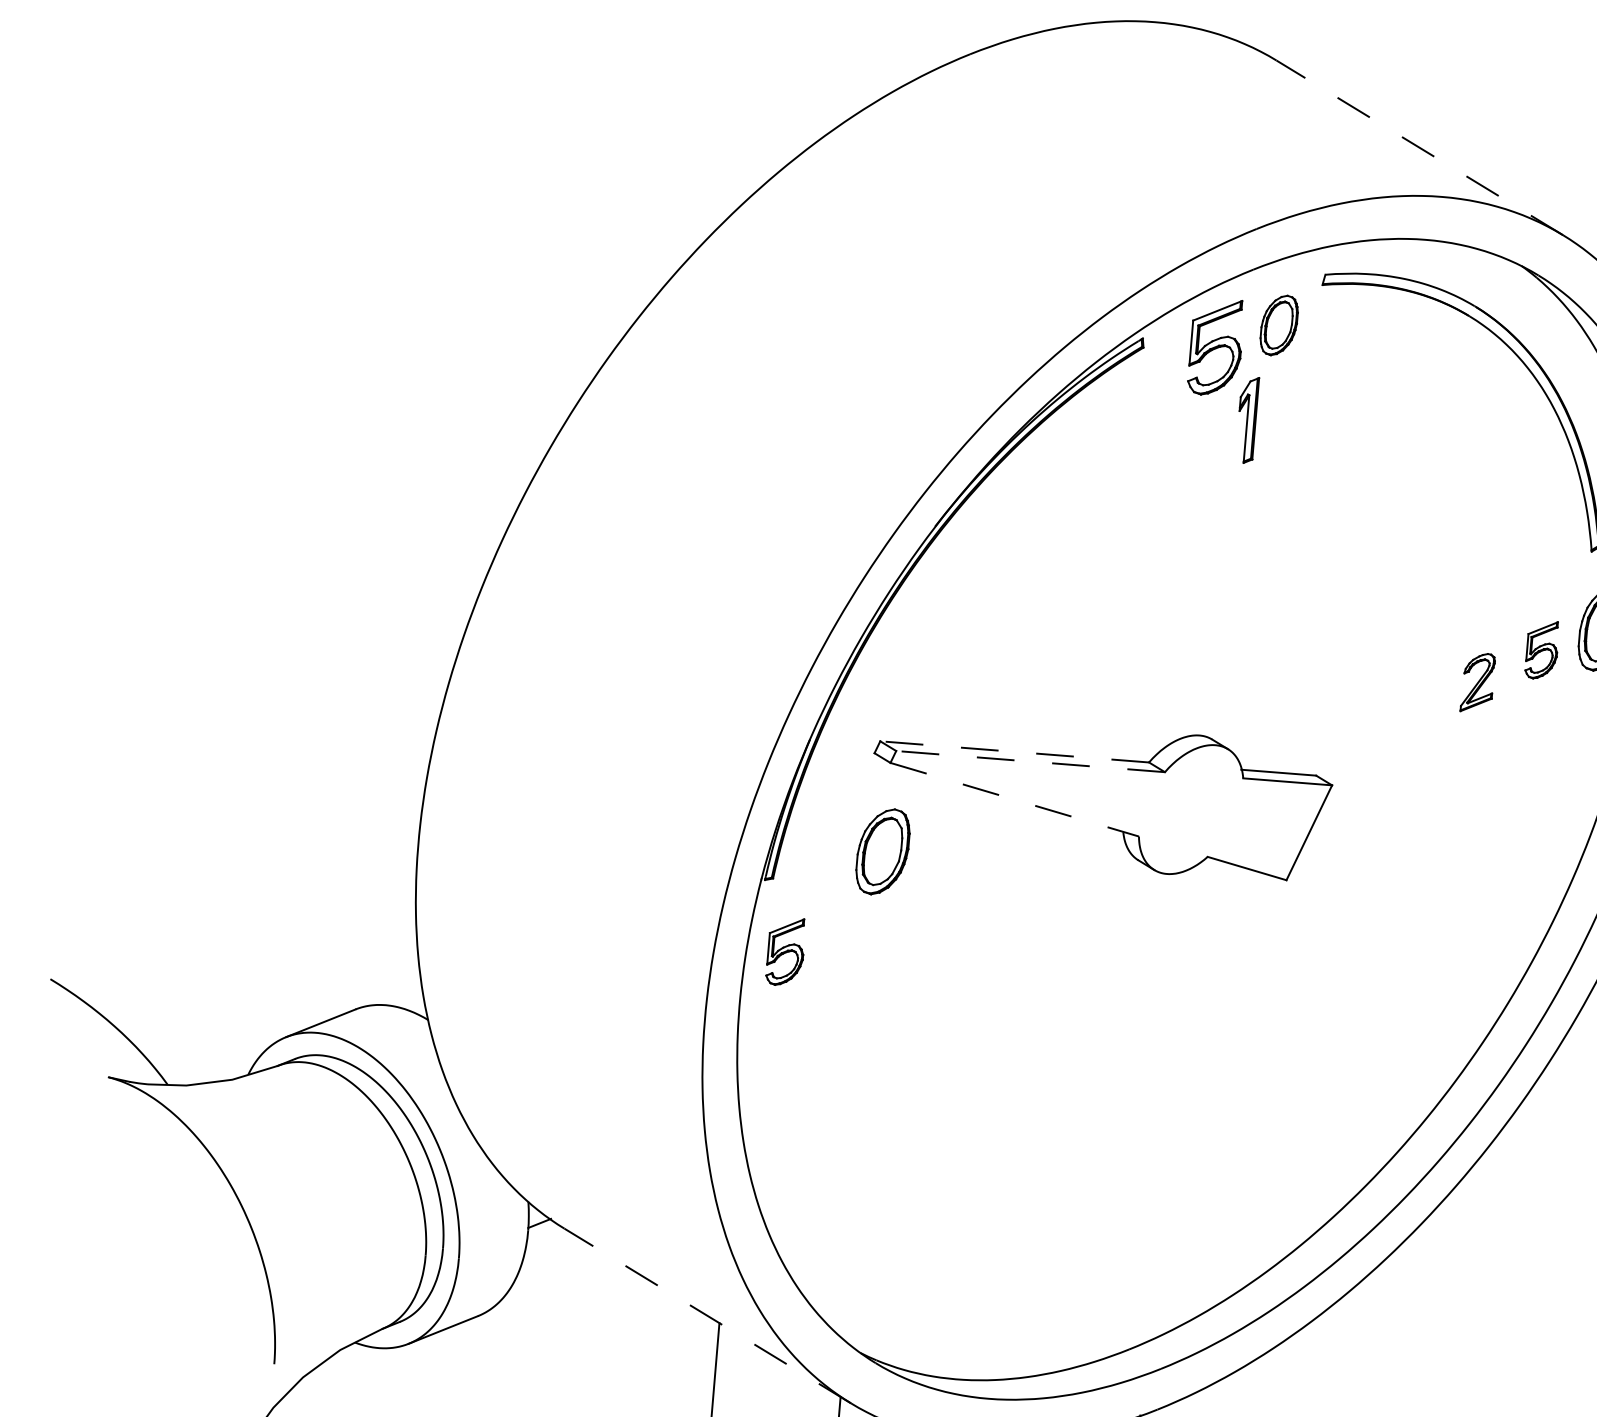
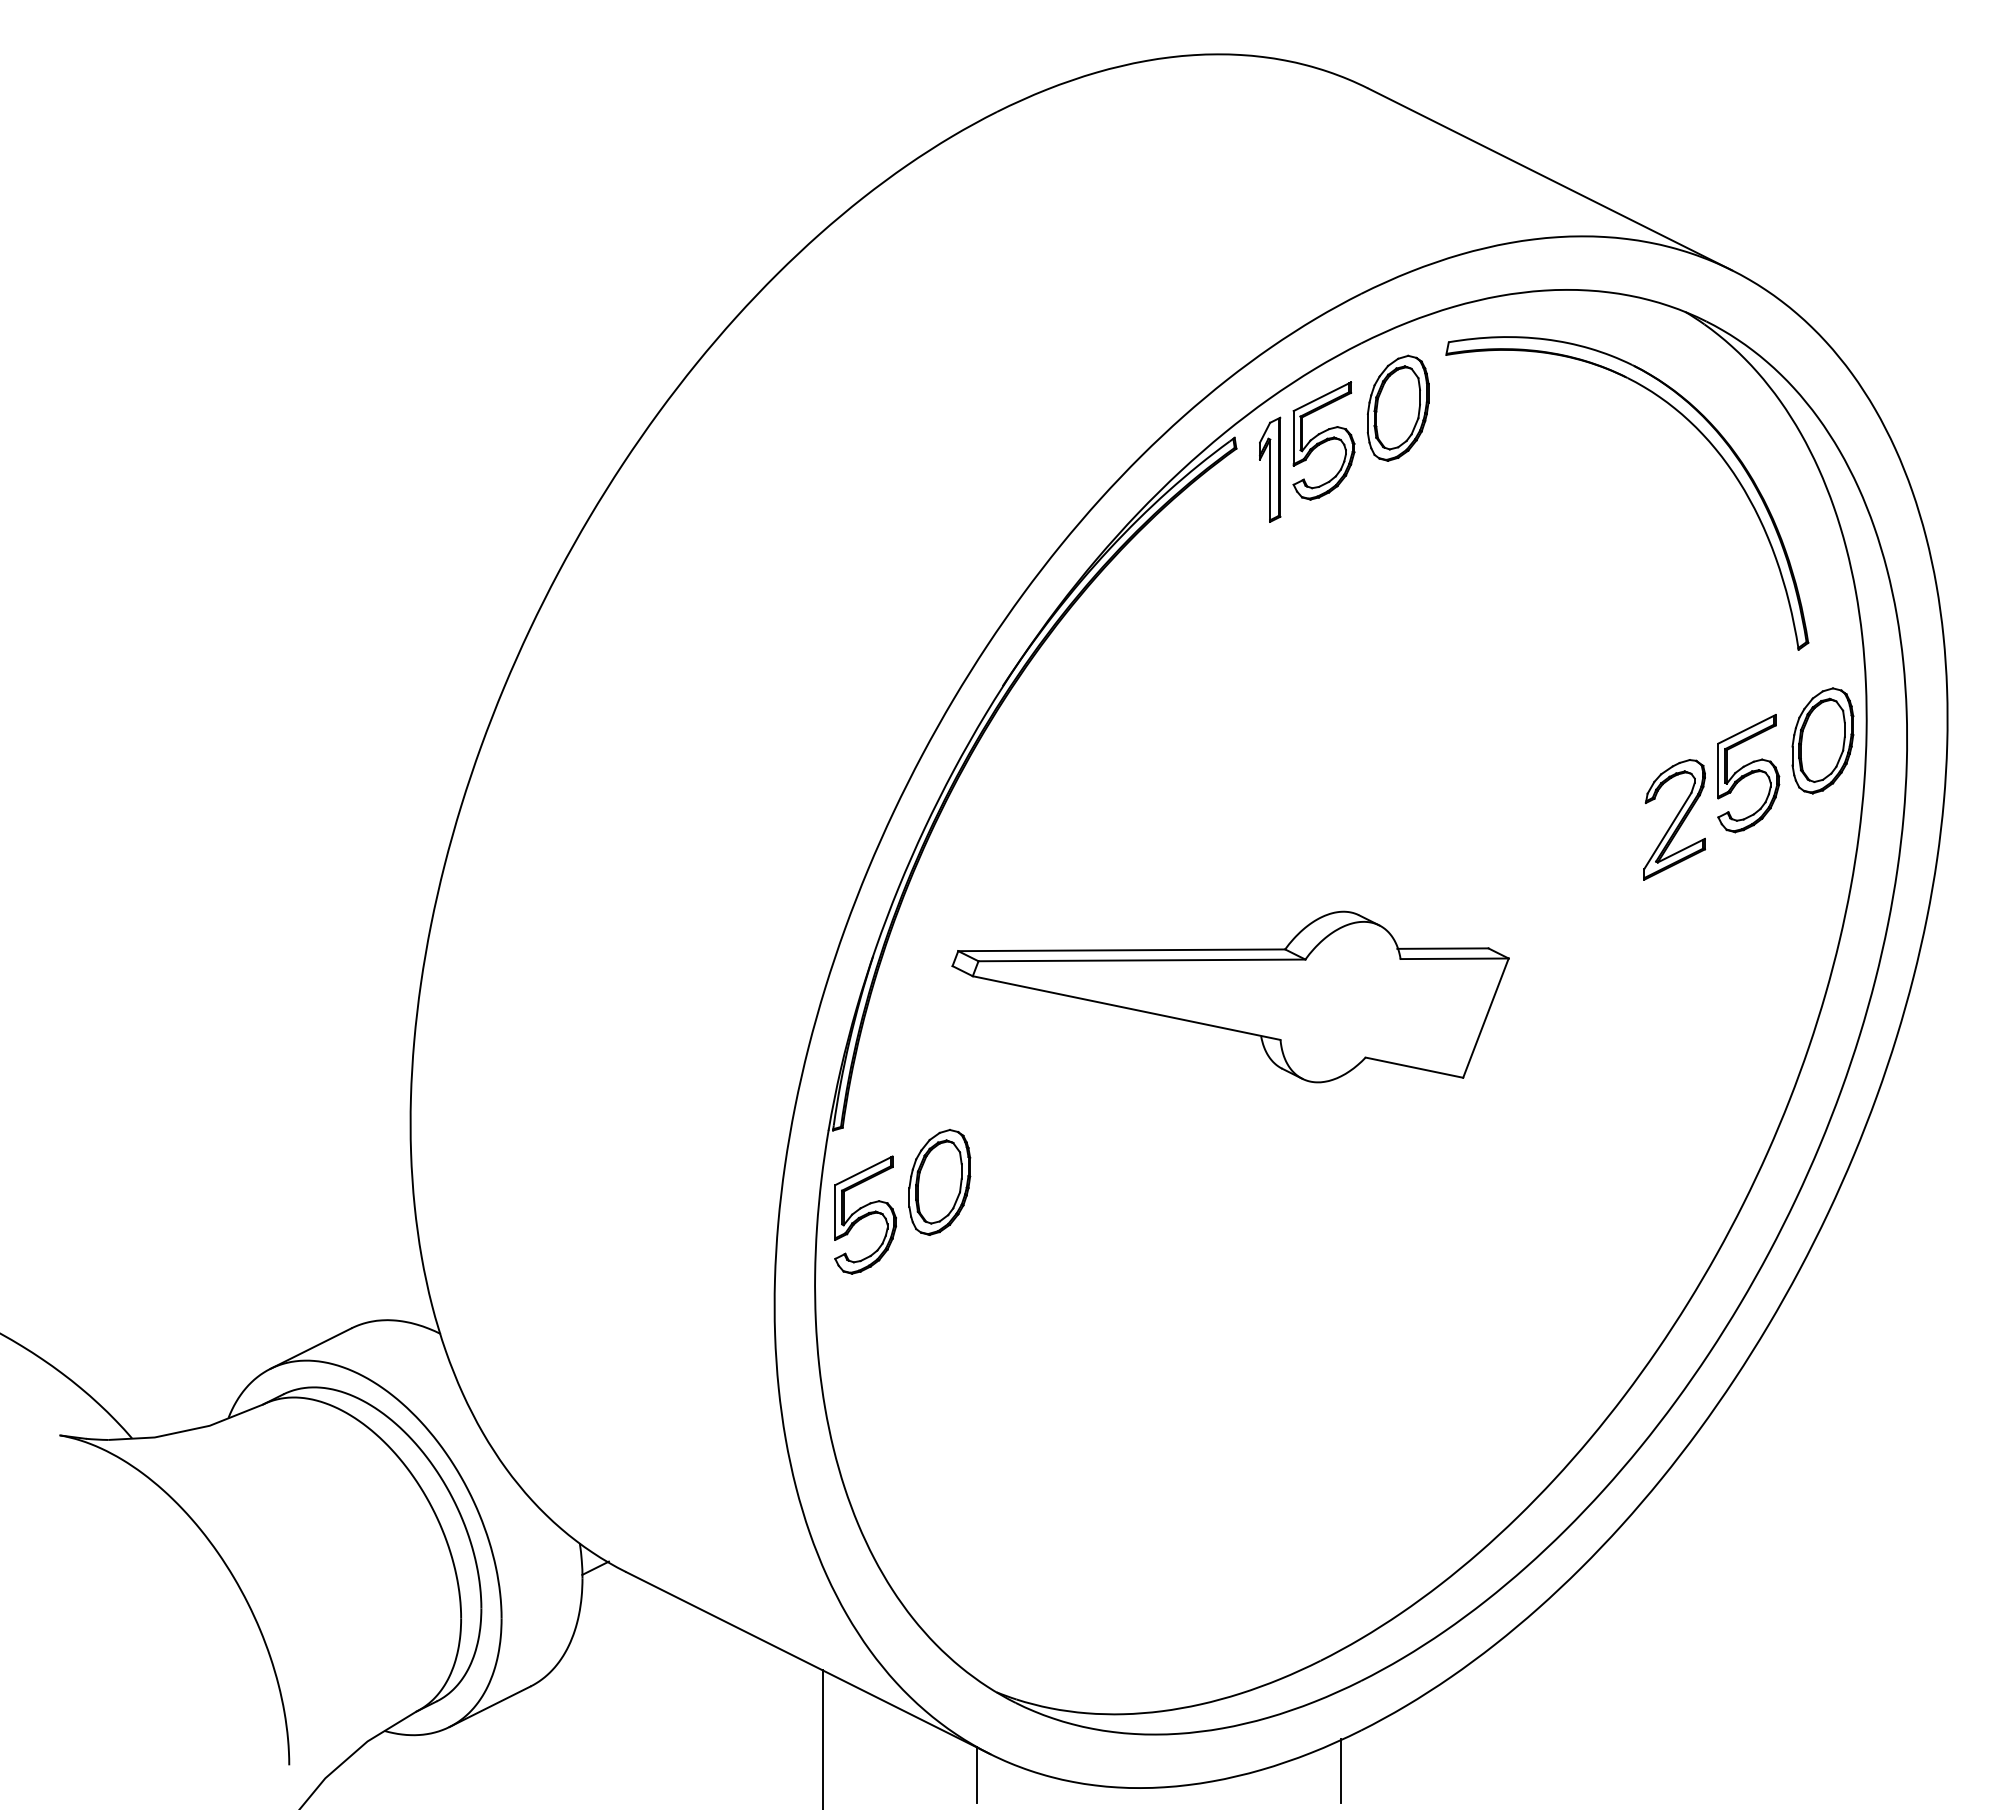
line: (1419, 147) -> (1549, 179), dashed -> solid
part: (1278, 324) -> (1397, 407), size x1.43
part: (1247, 419) -> (1270, 469), moved
part: (1541, 649) -> (1748, 773), size x1.67
part: (1477, 682) -> (1674, 819), size x1.67
line: (1014, 752) -> (1121, 950), dashed -> solid
line: (1030, 761) -> (1141, 960), dashed -> solid
line: (1015, 800) -> (1127, 1008), dashed -> solid
part: (882, 851) -> (939, 1182), moved
part: (785, 951) -> (865, 1214), size x1.43
line: (707, 1315) -> (807, 1662), dashed -> solid

